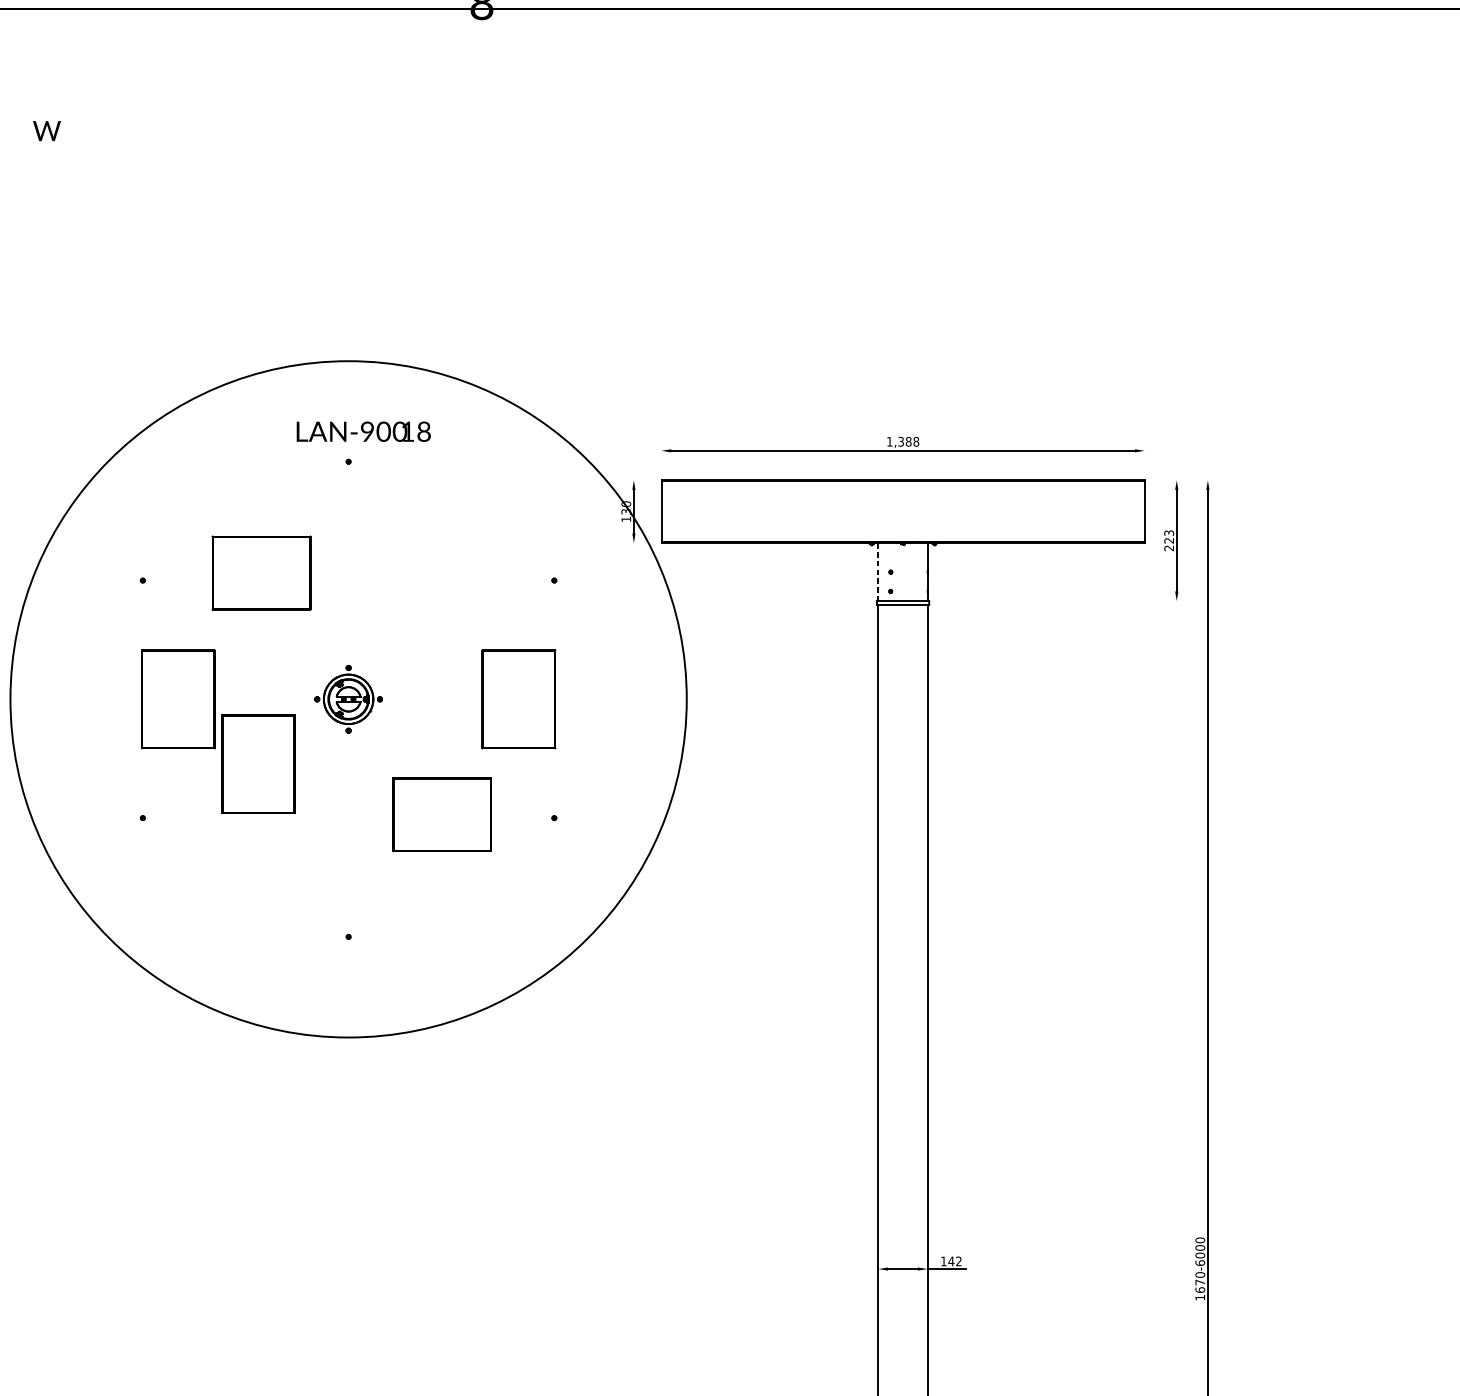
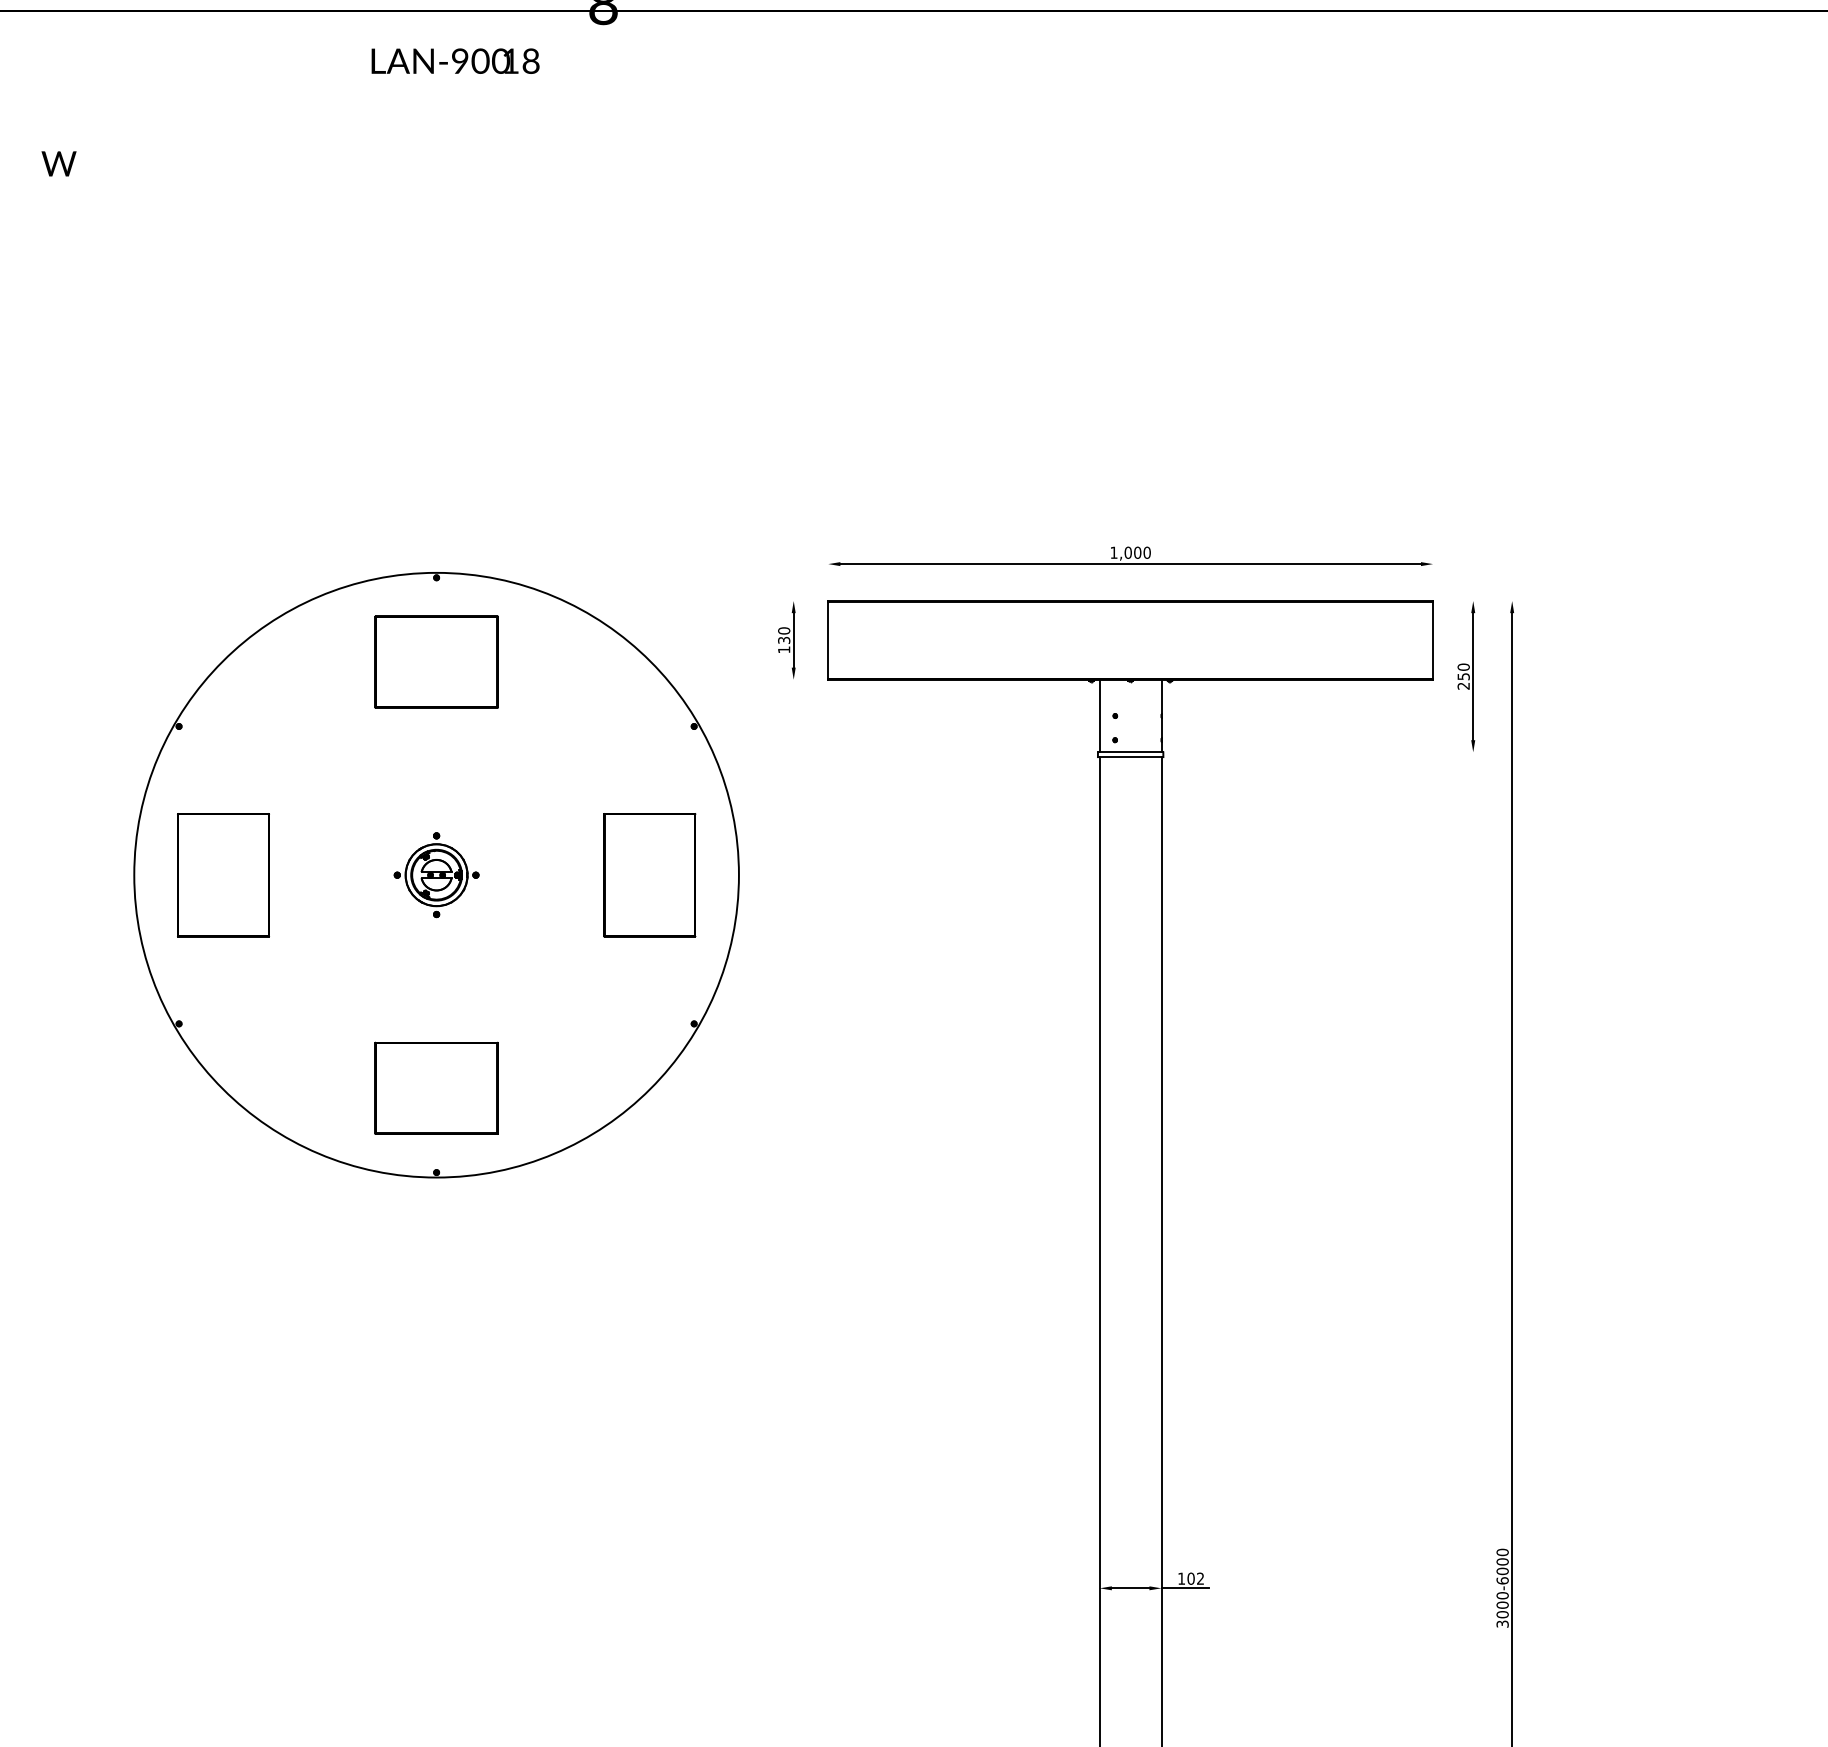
text: (363, 431) -> (455, 60), moved
text: (908, 441) -> (1137, 552), 1,388 -> 1,000
text: (1168, 536) -> (1463, 671), 223 -> 250
part: (261, 572) -> (436, 661), moved
line: (878, 572) -> (1099, 716), dashed -> solid
circle: (348, 698) -> (436, 874), size x0.71
part: (258, 764) -> (323, 956), removed
part: (441, 813) -> (436, 1087), moved
text: (950, 1261) -> (1190, 1578), 142 -> 102
text: (1200, 1289) -> (1502, 1614), 1670-6000 -> 3000-6000

